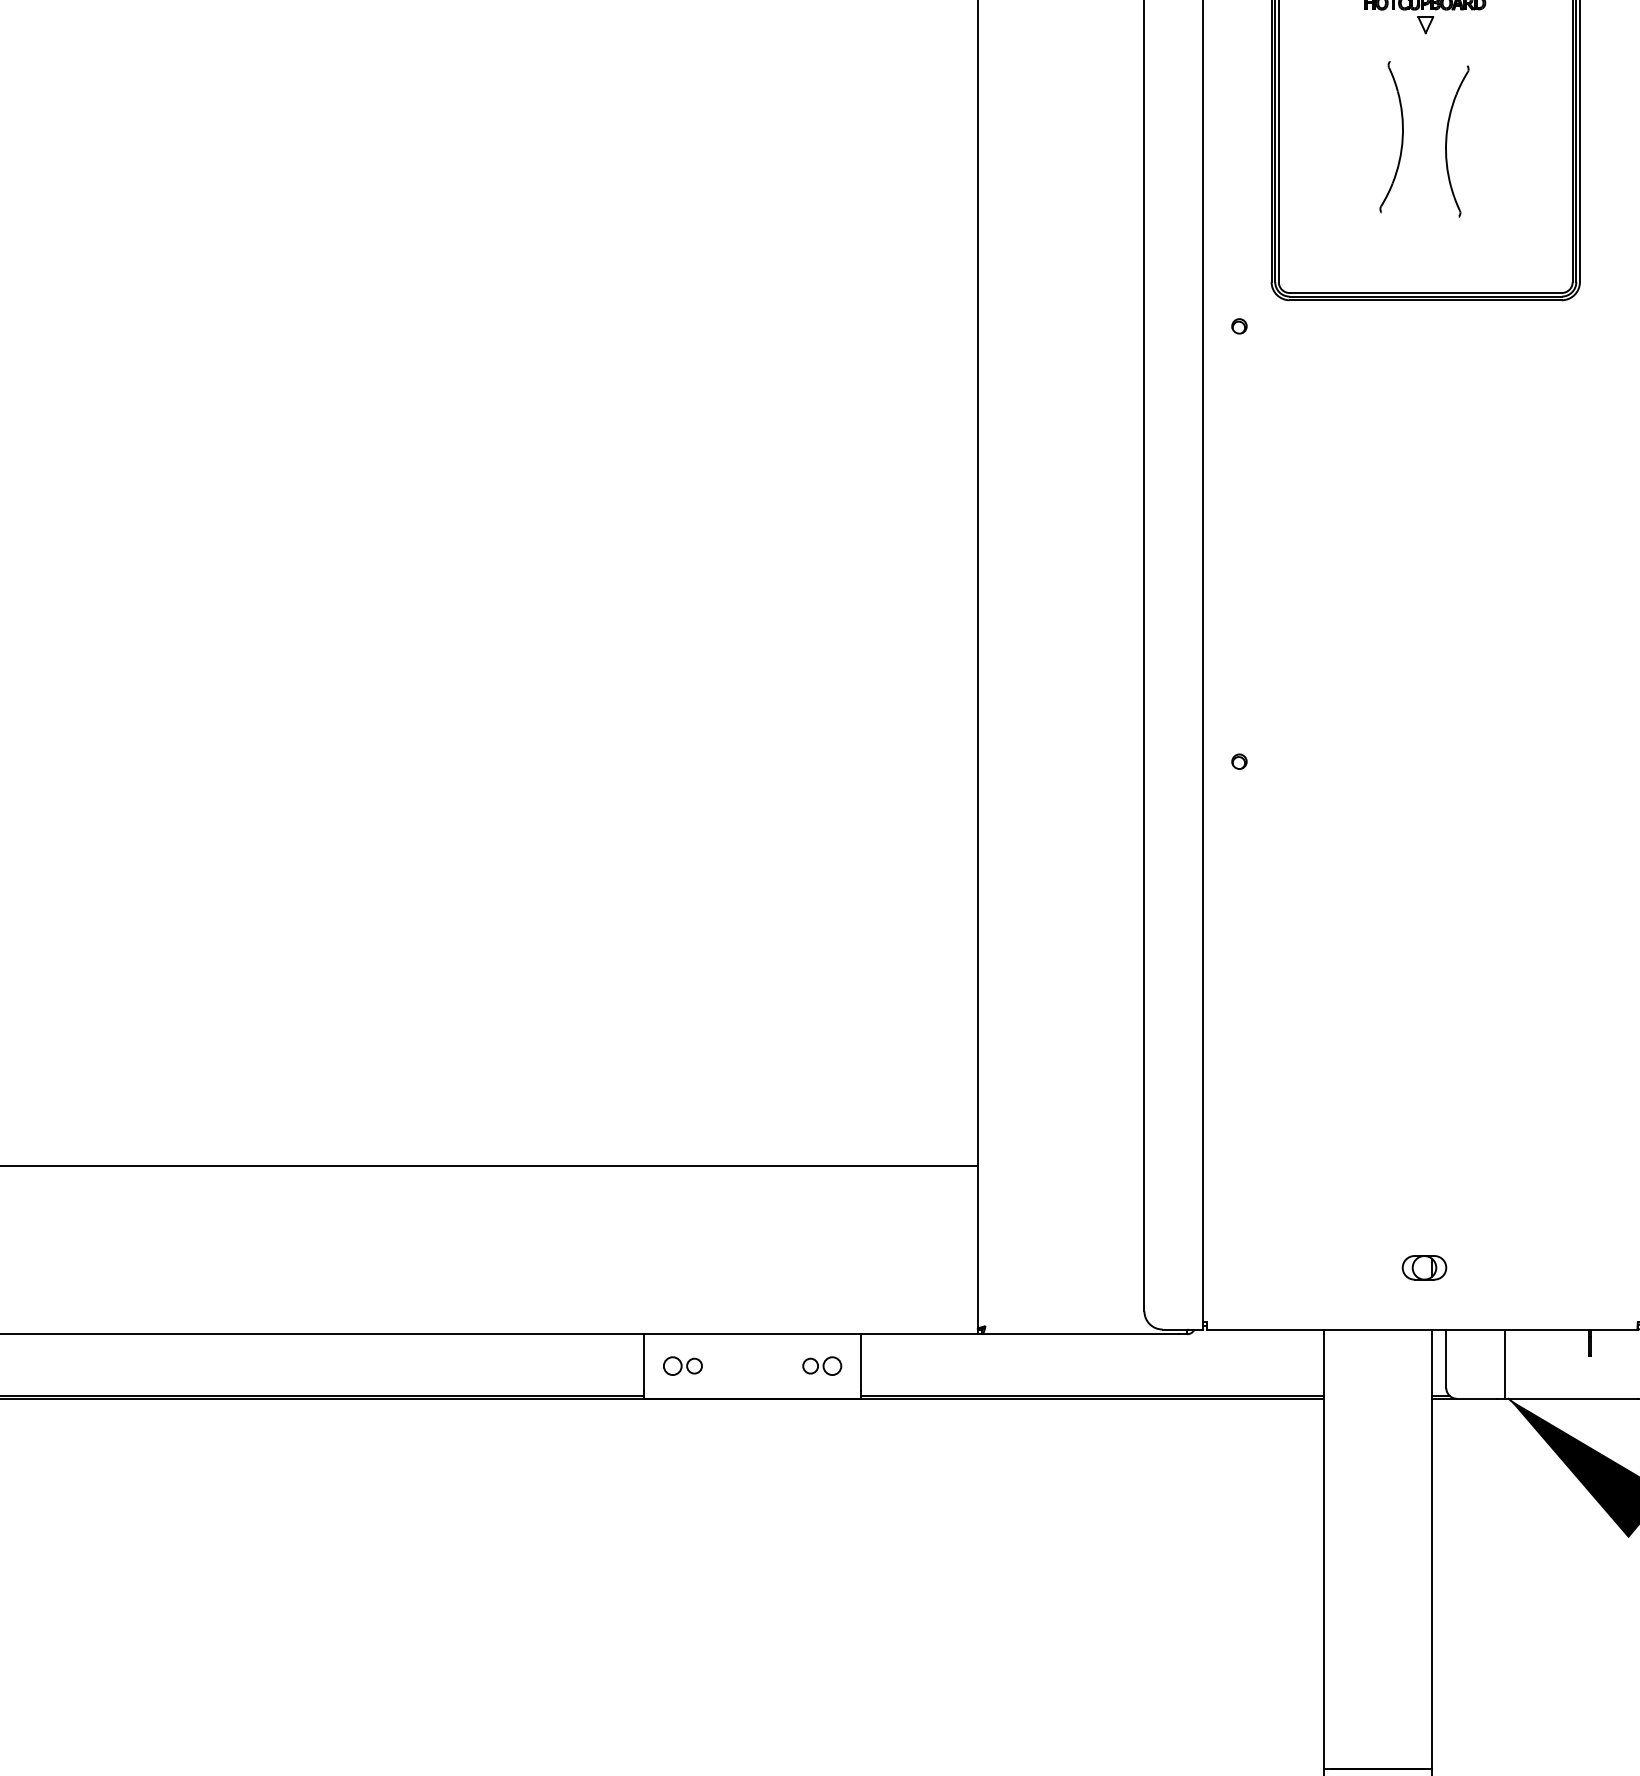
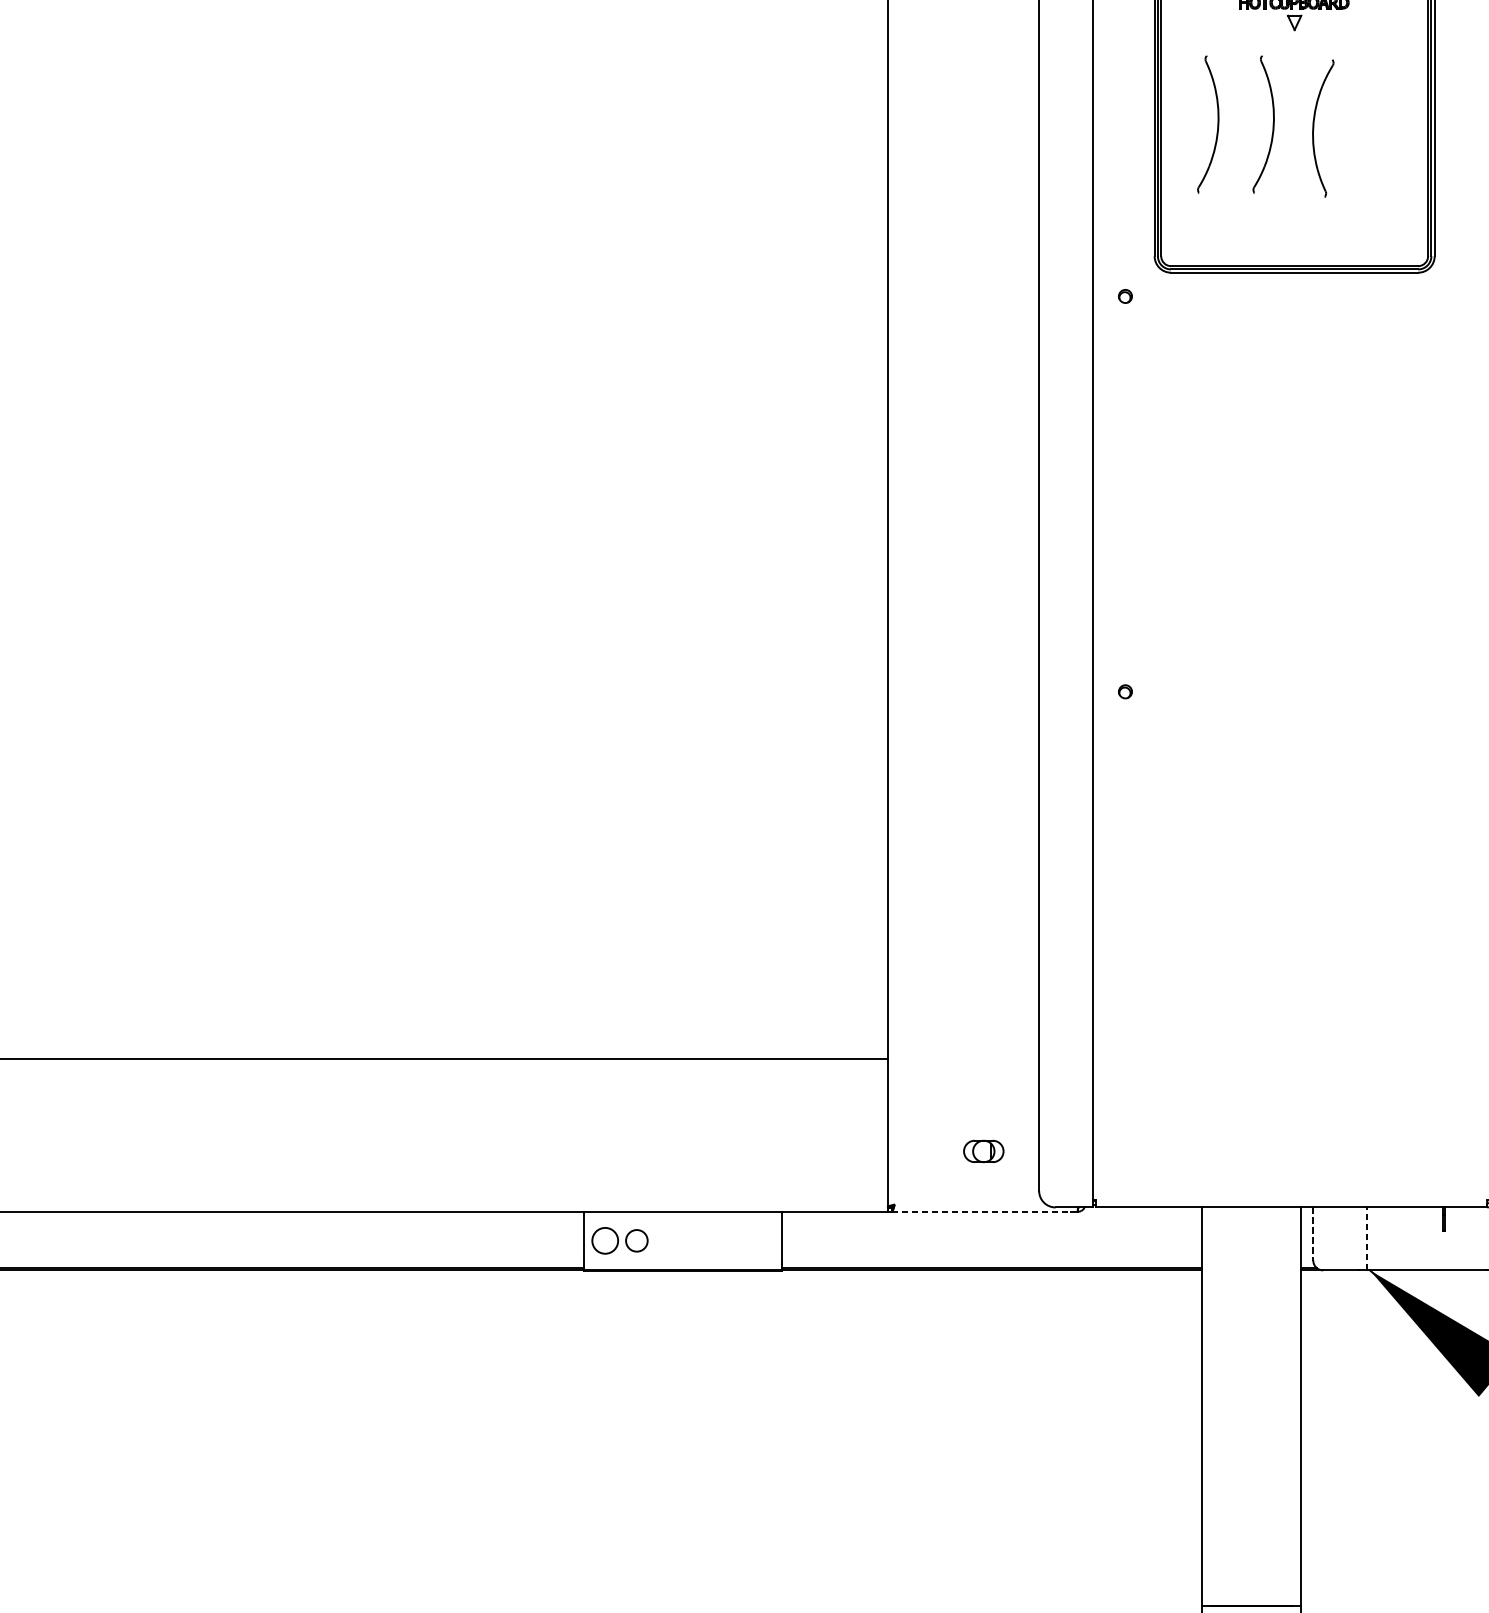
part: (1340, 137) -> (1217, 124), added
part: (1424, 1267) -> (983, 1151), moved
line: (1081, 1334) -> (981, 1212), solid -> dashed
line: (1446, 1359) -> (1313, 1234), solid -> dashed
line: (1505, 1364) -> (1367, 1239), solid -> dashed
part: (682, 1365) -> (619, 1240), size x1.6
part: (822, 1365) -> (746, 1240), removed

